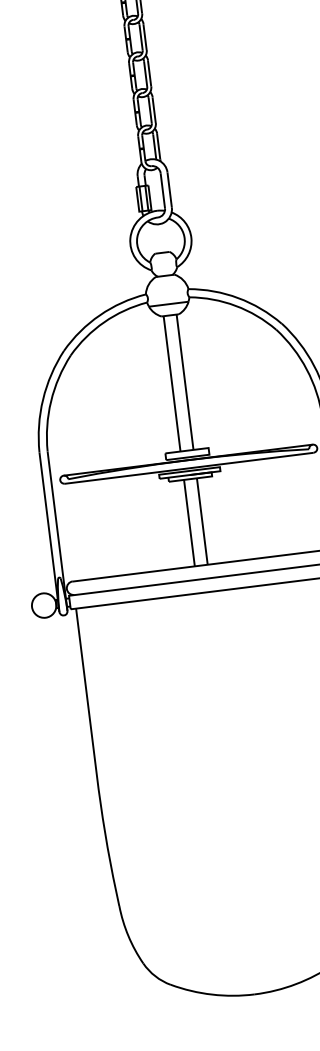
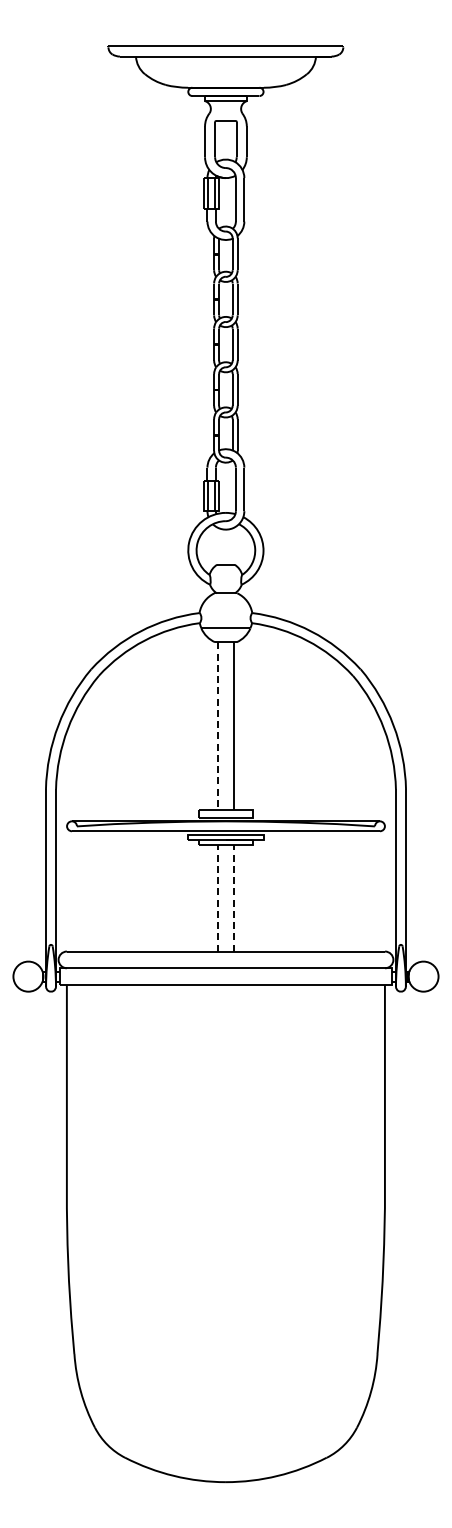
line: (171, 383) -> (217, 725), solid -> dashed
line: (201, 520) -> (233, 897), solid -> dashed
line: (189, 522) -> (217, 897), solid -> dashed

